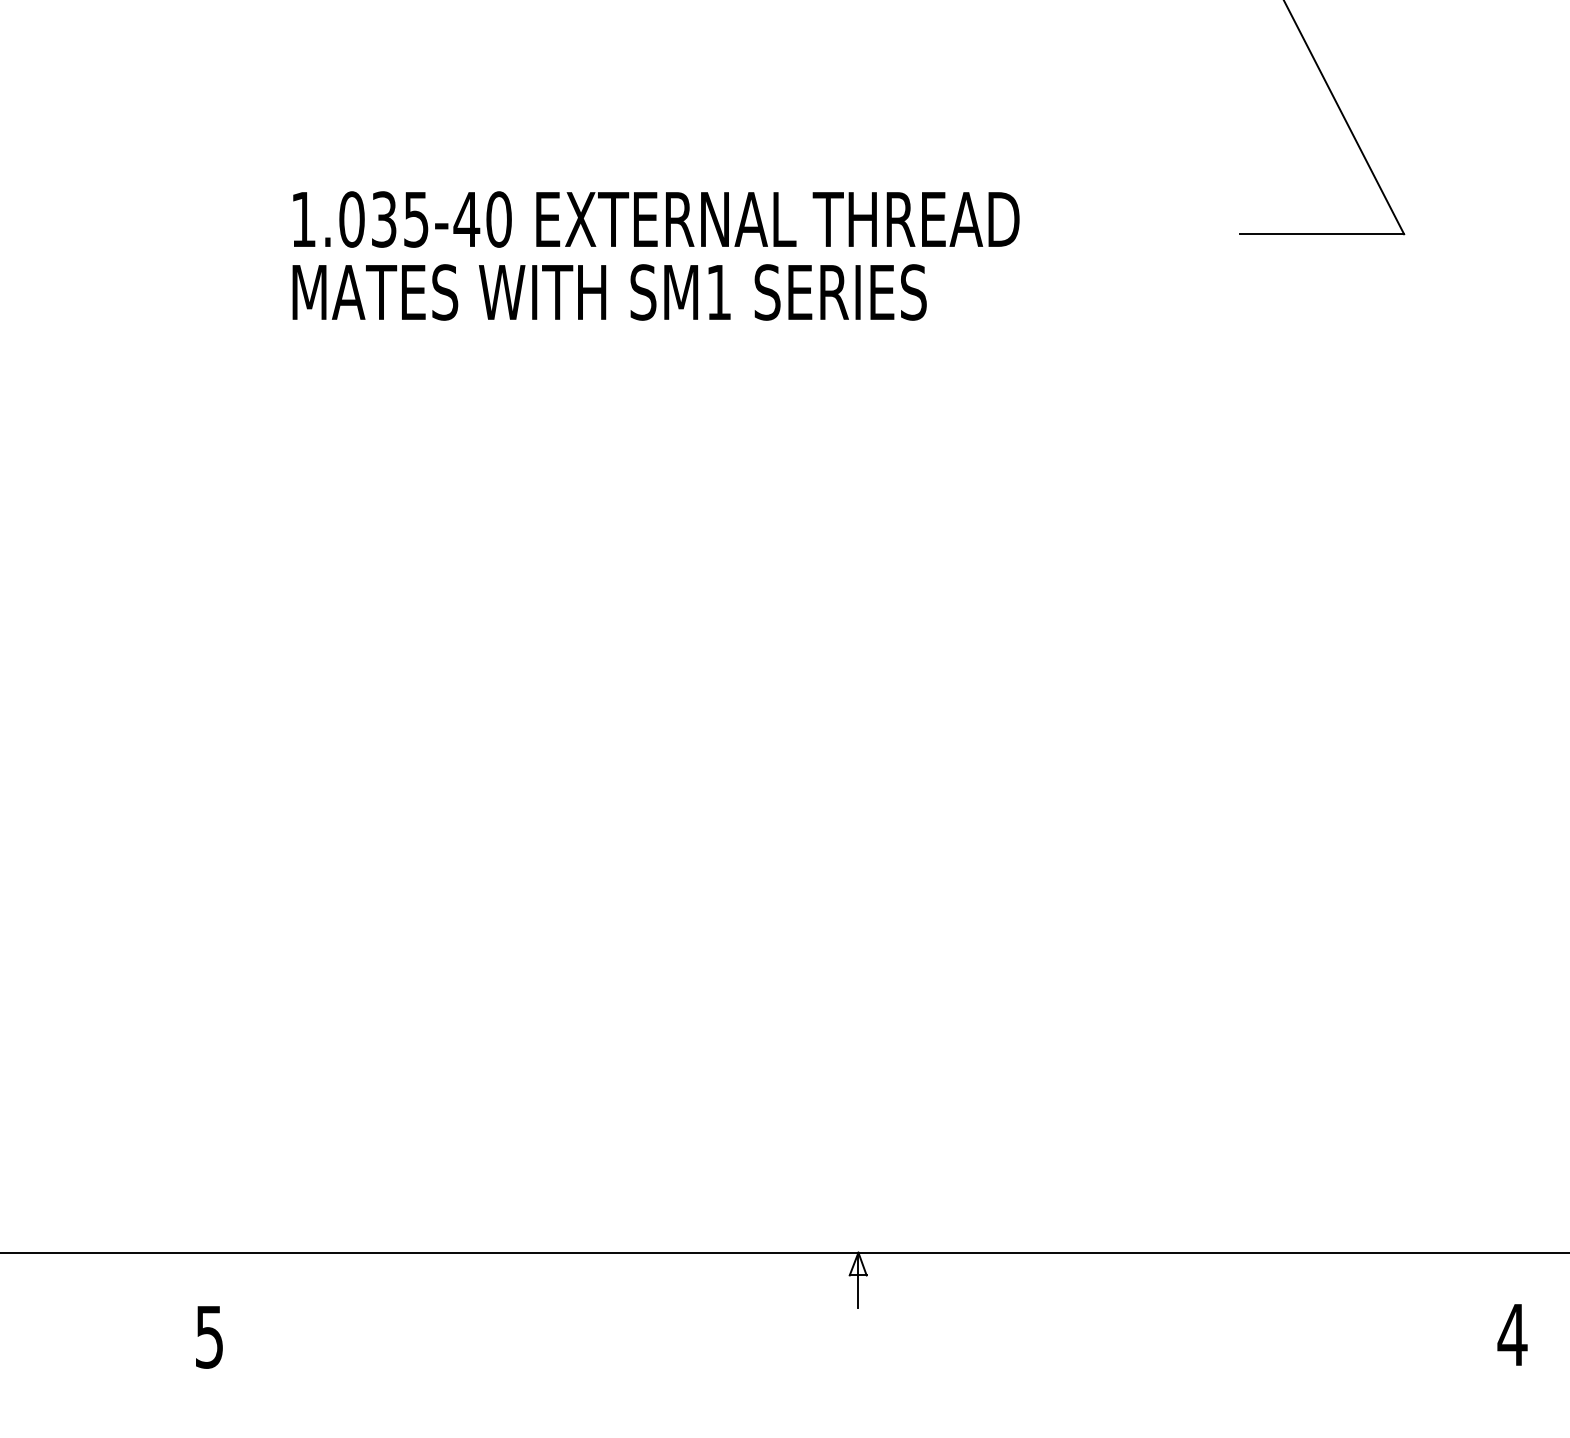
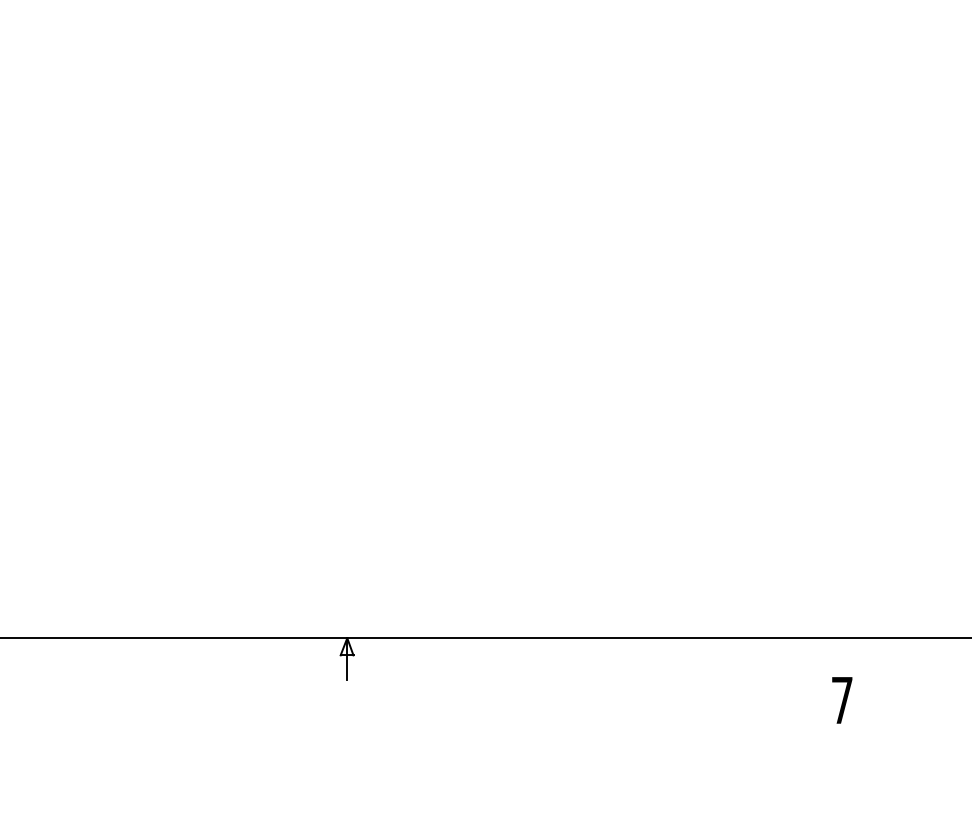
text: (1512, 1334) -> (842, 700), 4 -> 7

